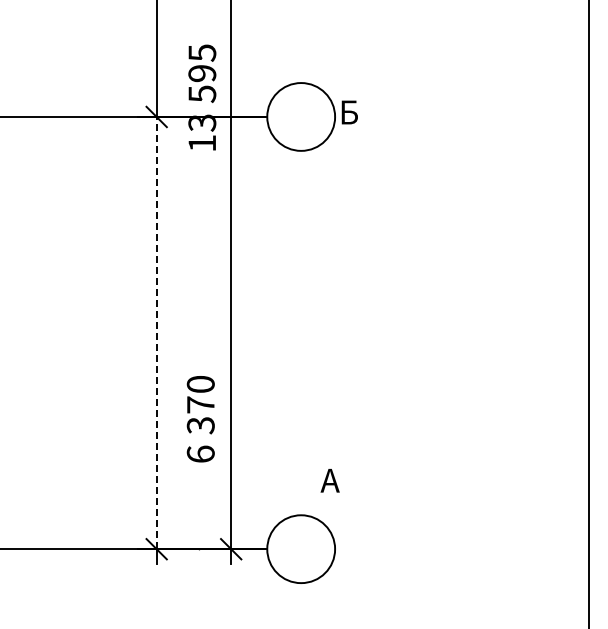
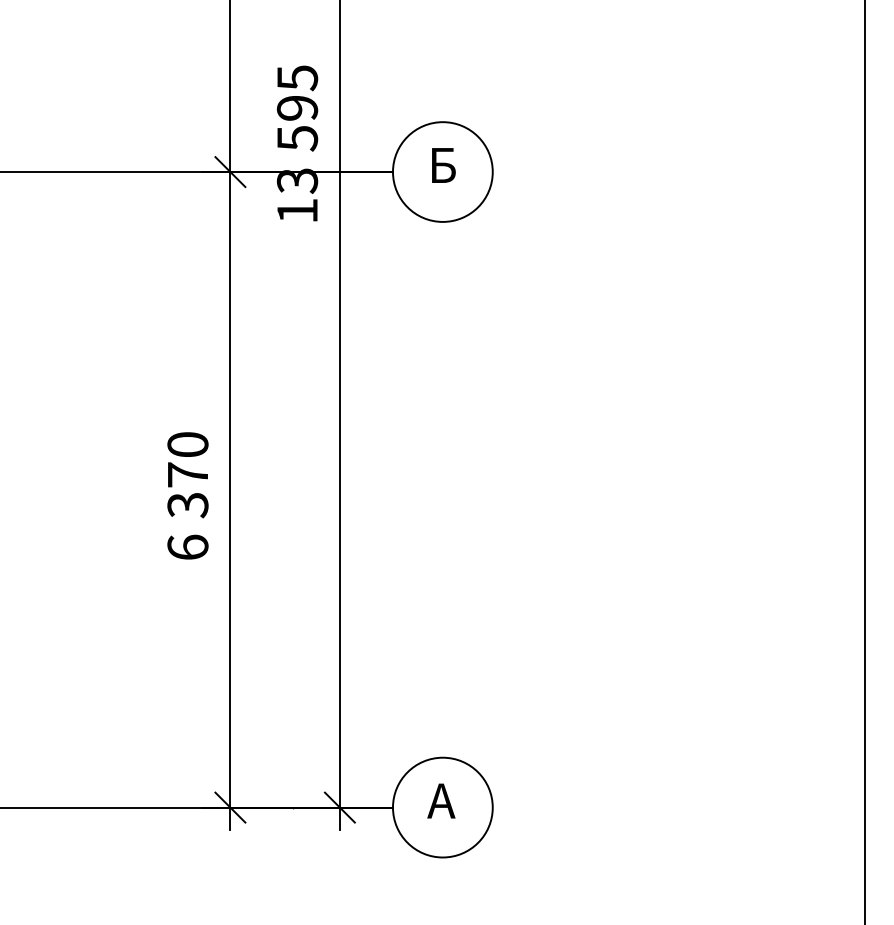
text: (349, 112) -> (443, 165), moved
line: (156, 332) -> (230, 488), dashed -> solid
text: (200, 419) -> (187, 496), moved
text: (329, 480) -> (440, 800), moved

